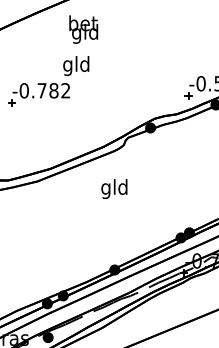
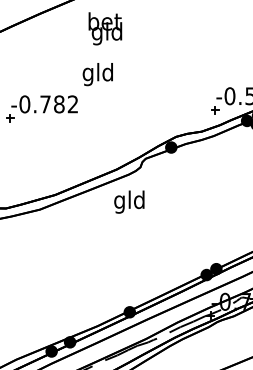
text: (83, 29) -> (105, 28), moved
text: (76, 65) -> (98, 73), moved
text: (114, 188) -> (129, 201), moved

